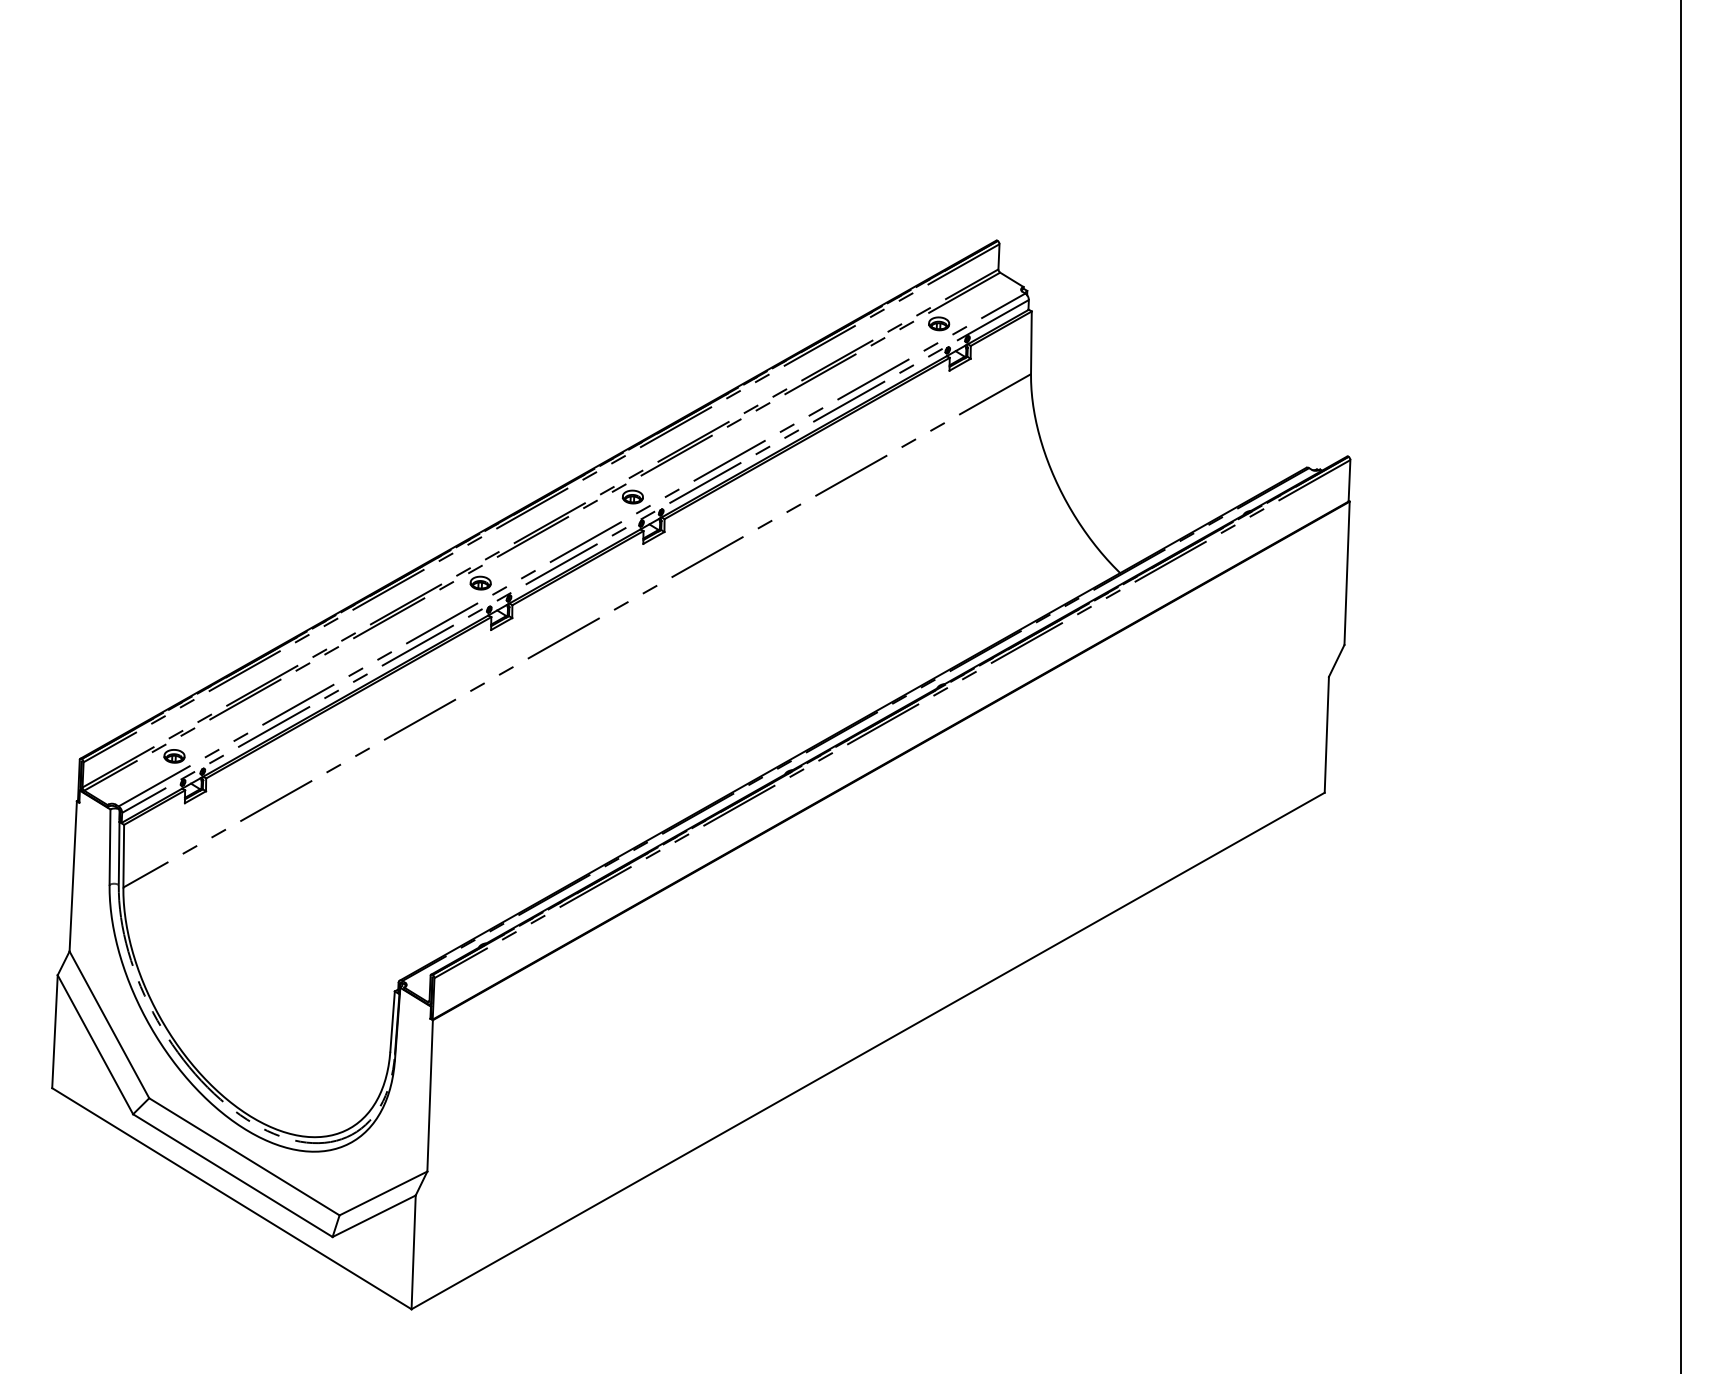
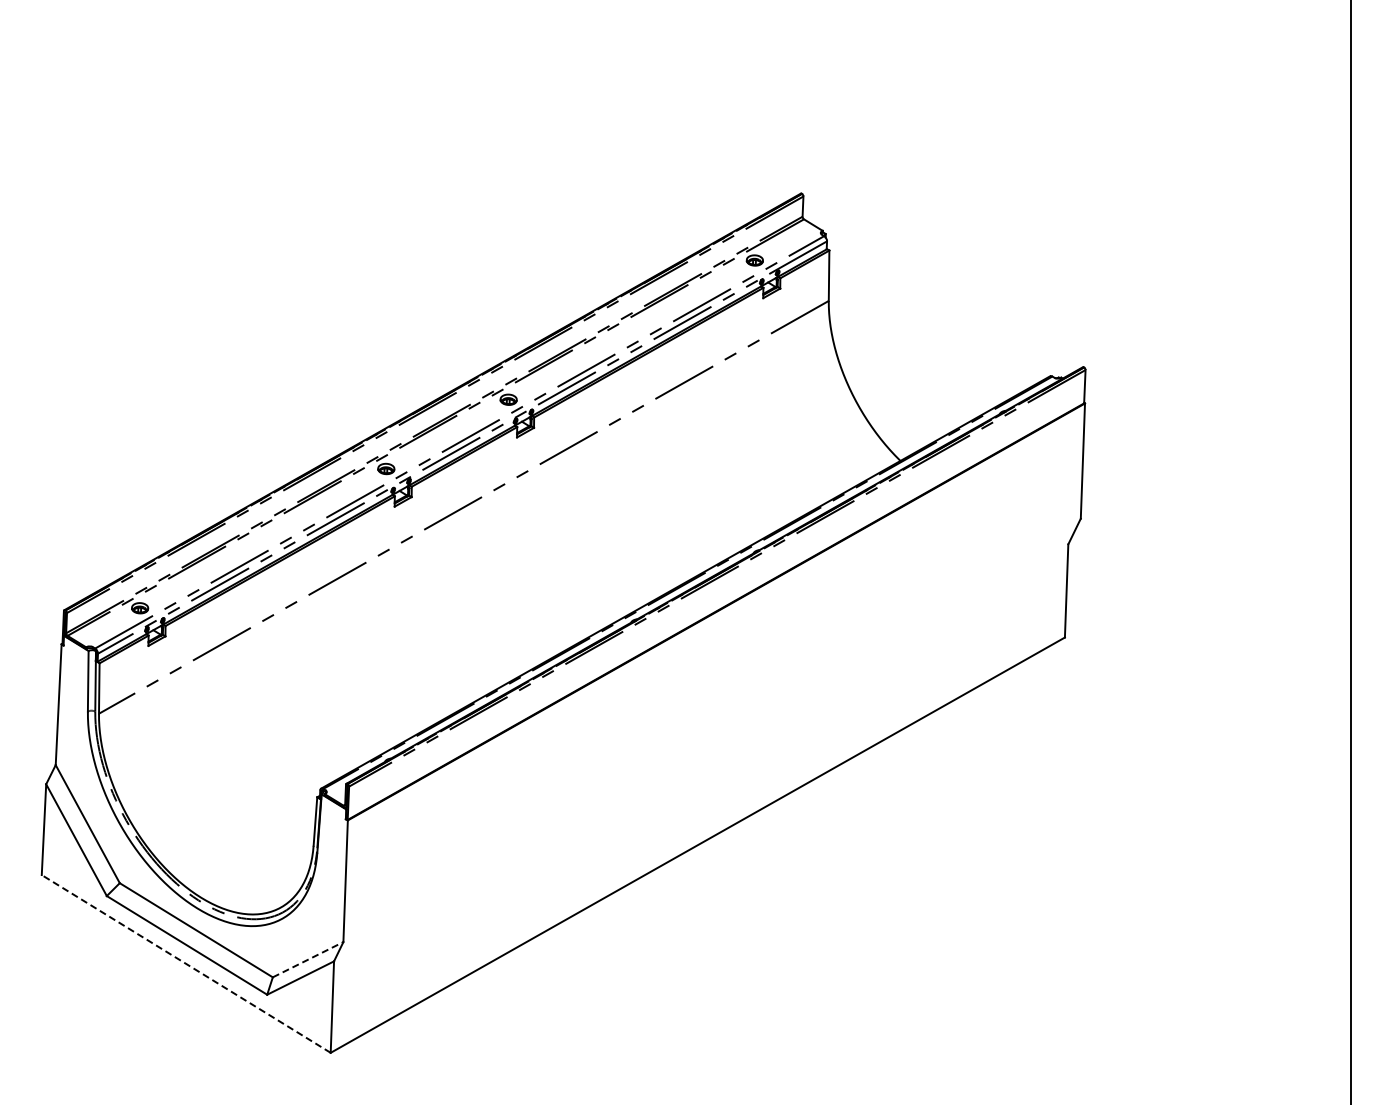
line: (383, 1193) -> (308, 959), solid -> dashed
line: (232, 1198) -> (186, 963), solid -> dashed

